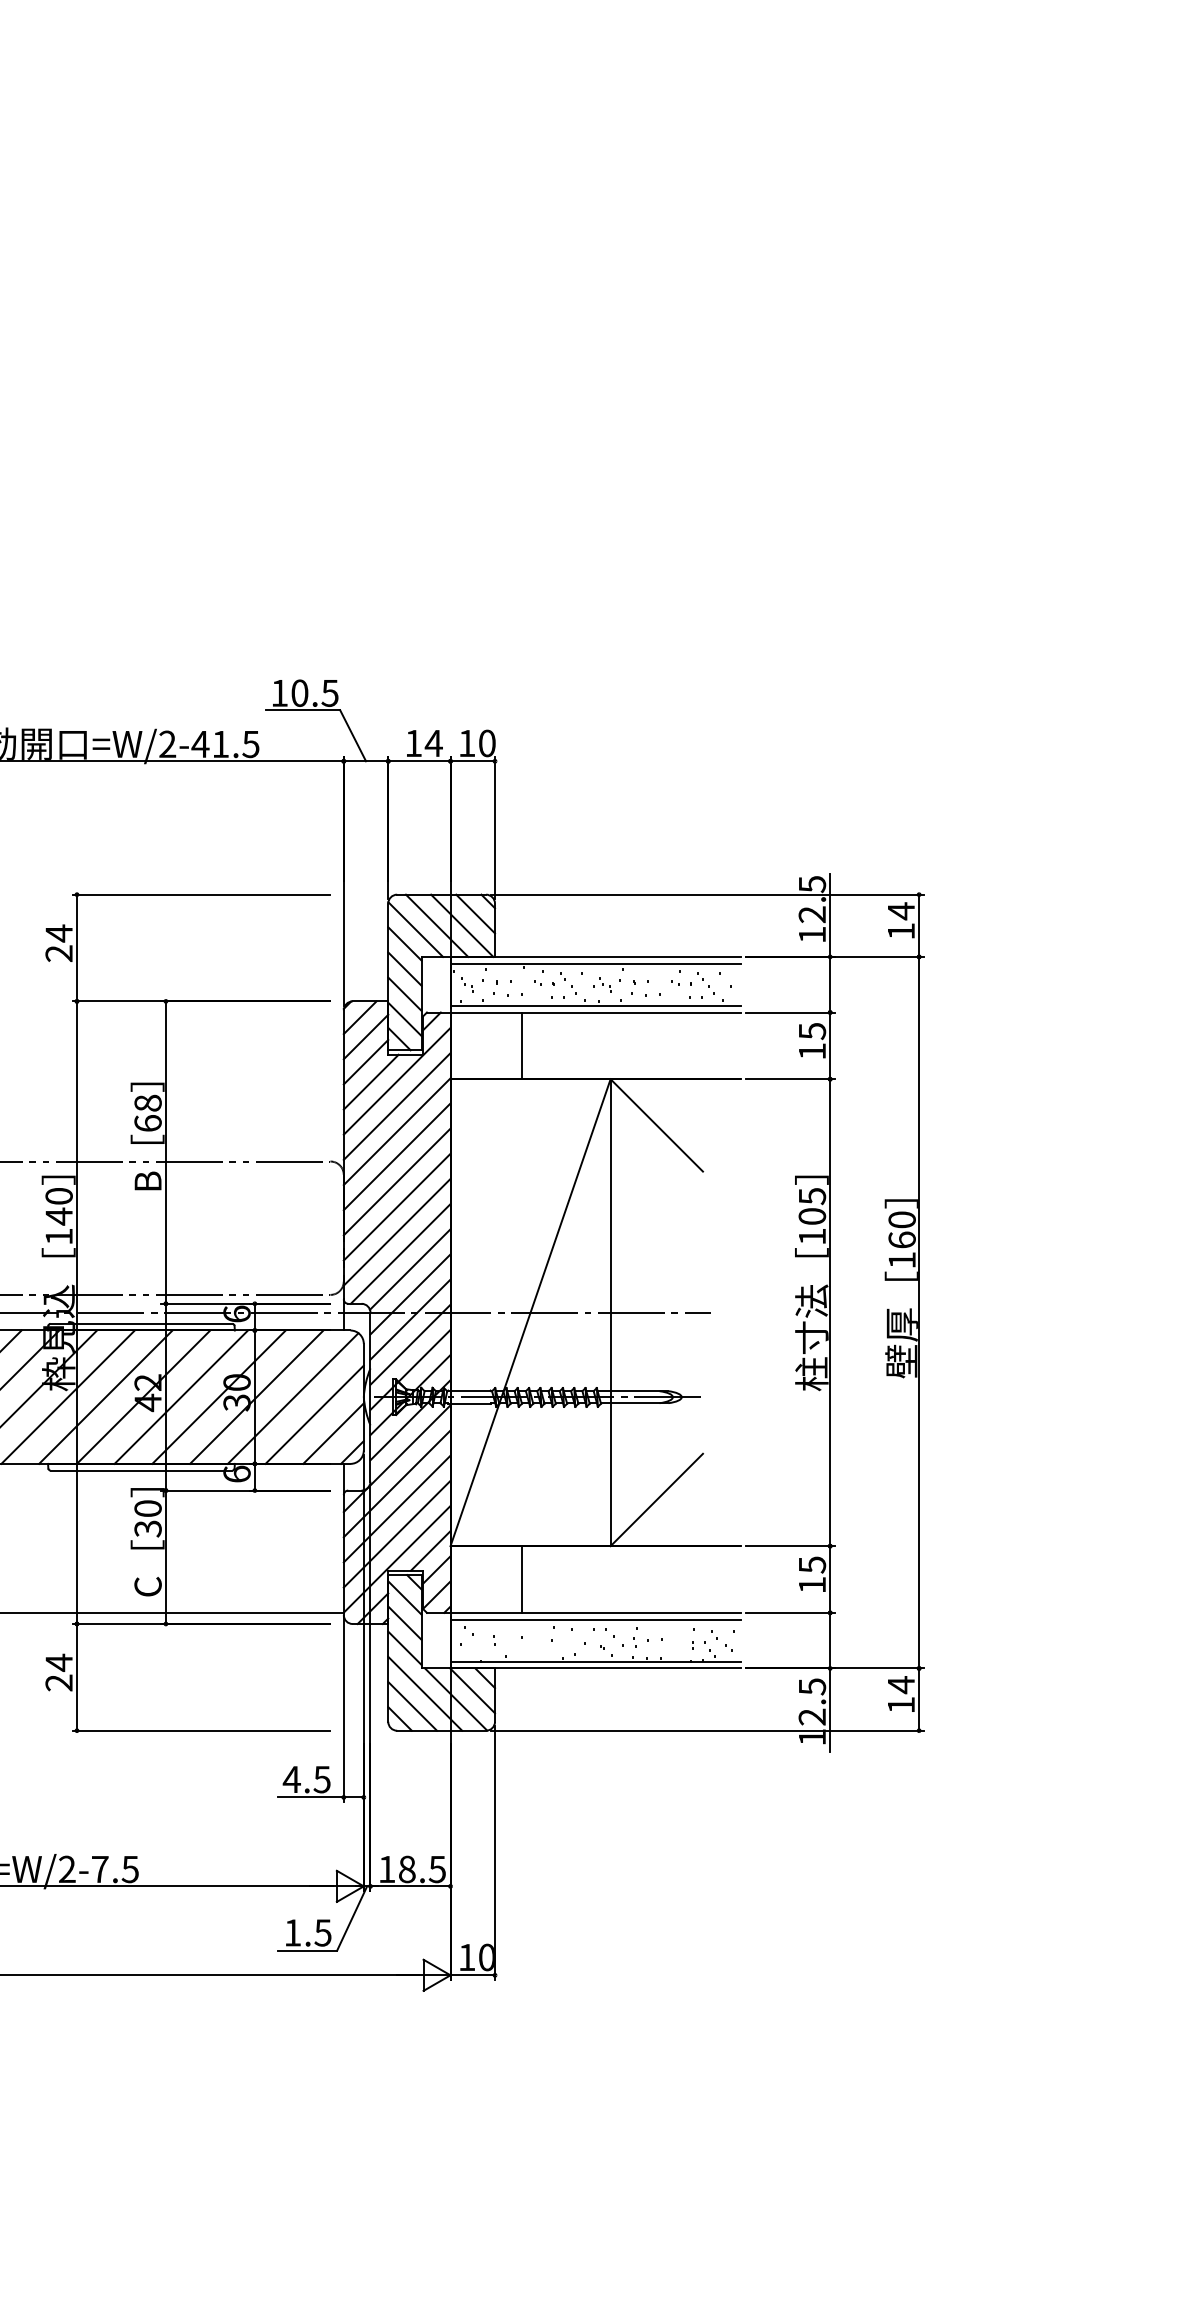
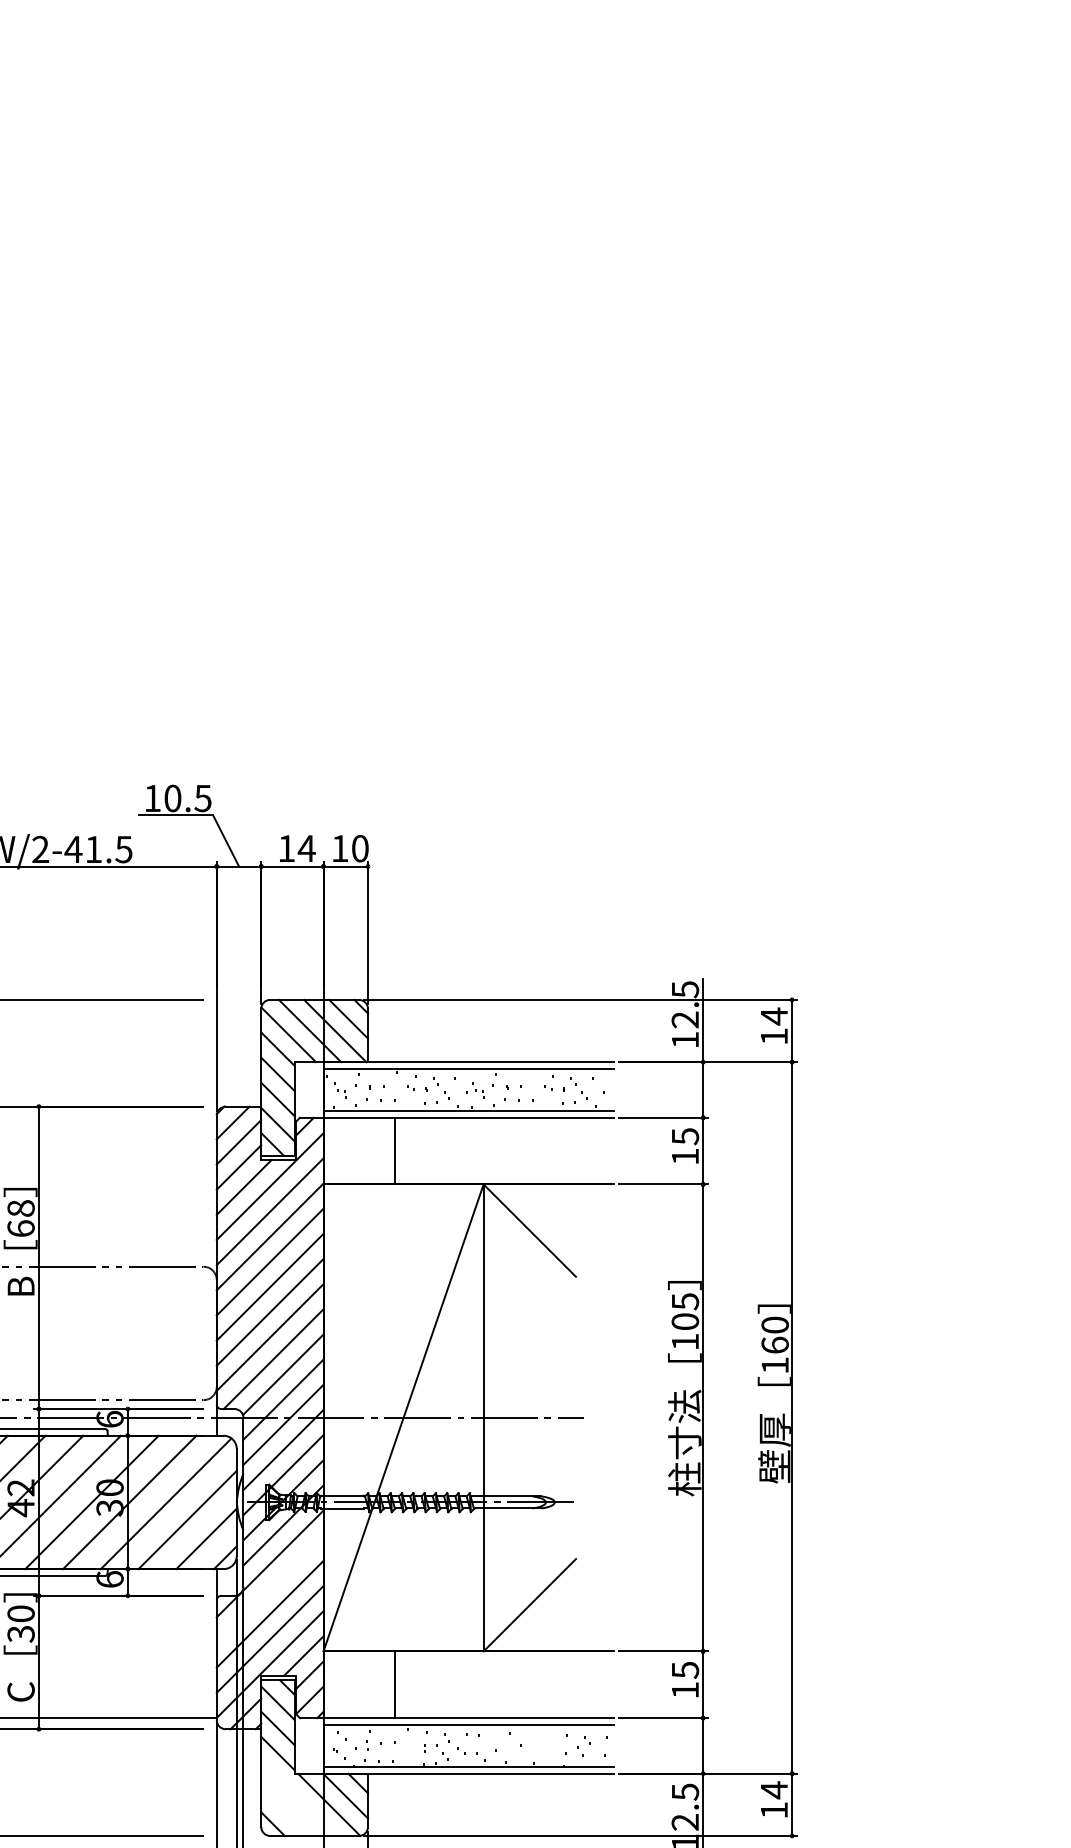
line: (396, 1483) -> (269, 1588), removed
line: (425, 1693) -> (298, 1798), removed
line: (412, 1705) -> (285, 1810), removed

